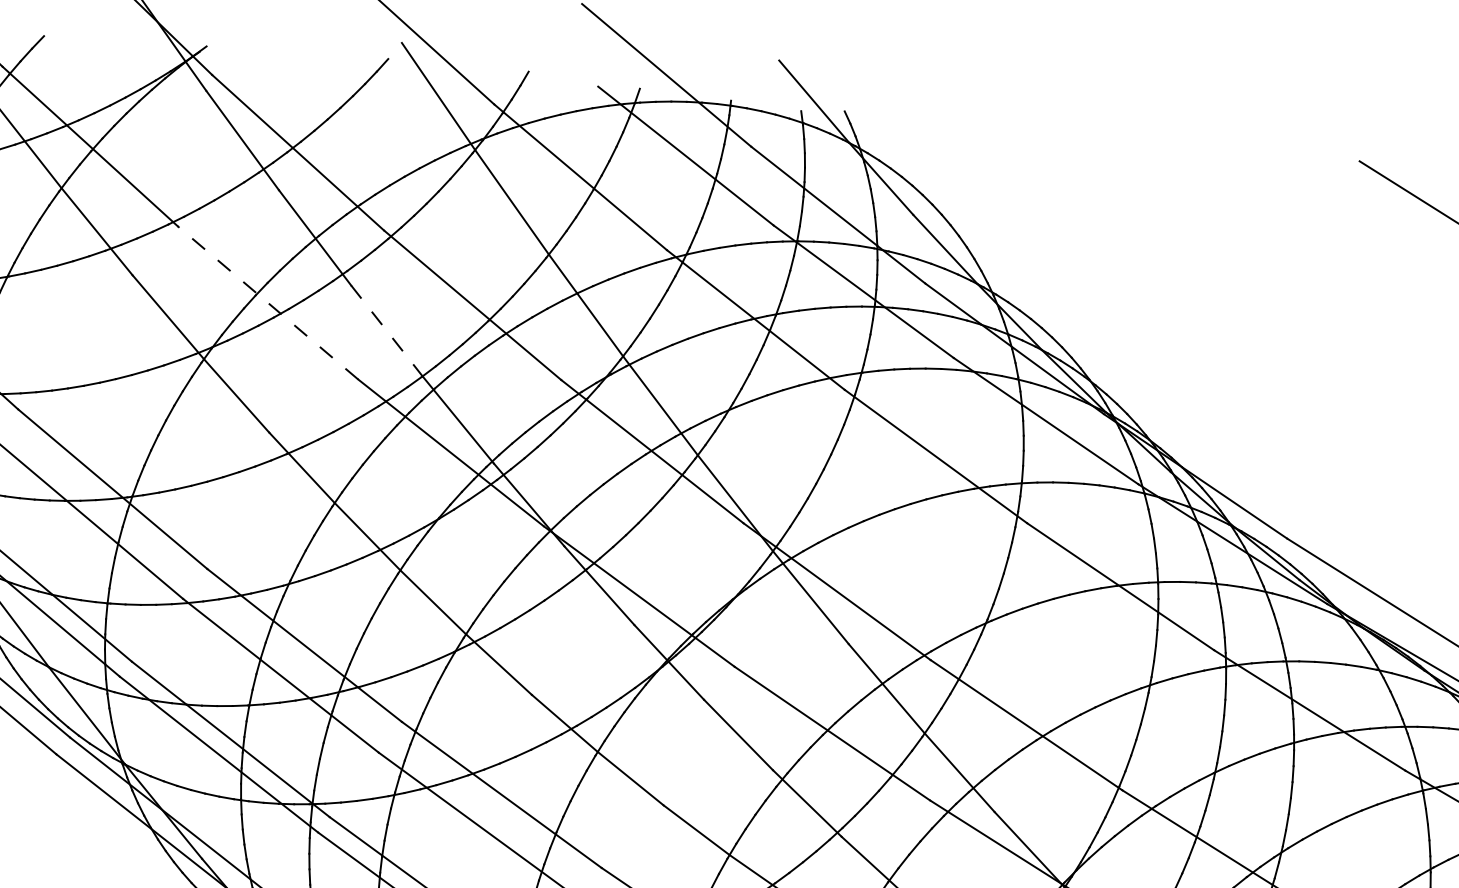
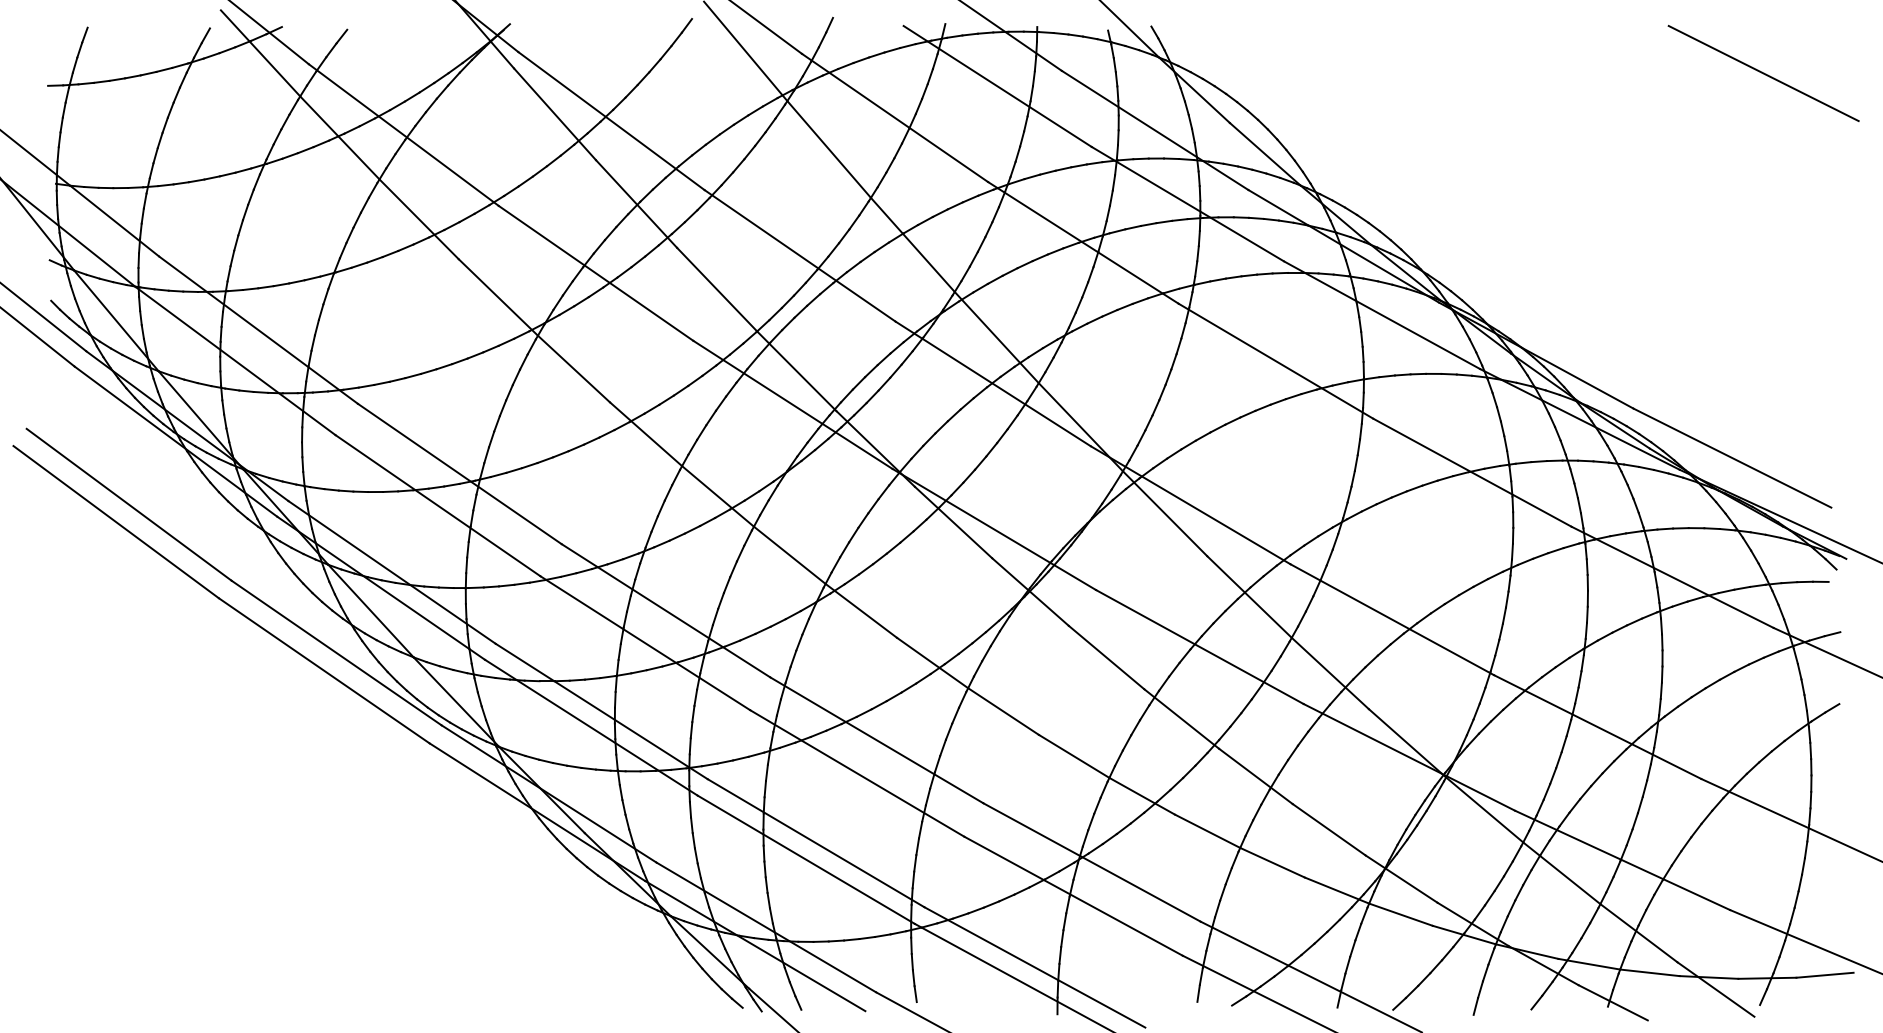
line: (267, 302) -> (595, 273), dashed -> solid
line: (387, 330) -> (717, 289), dashed -> solid

